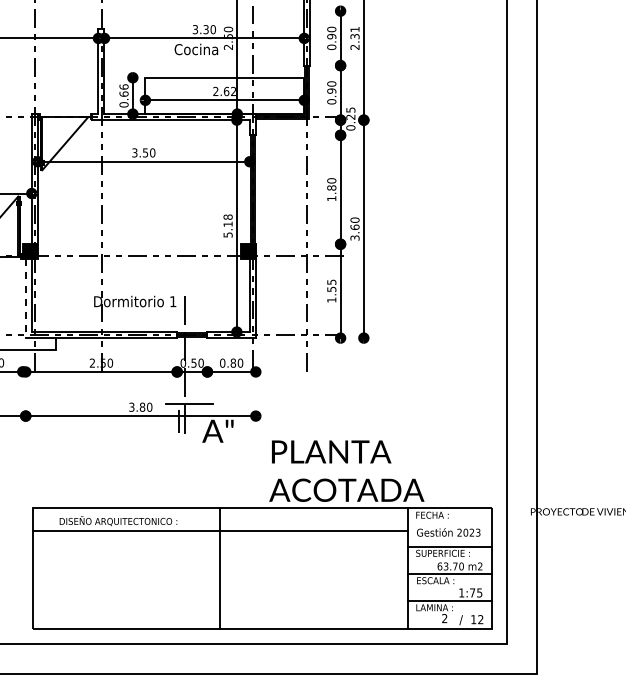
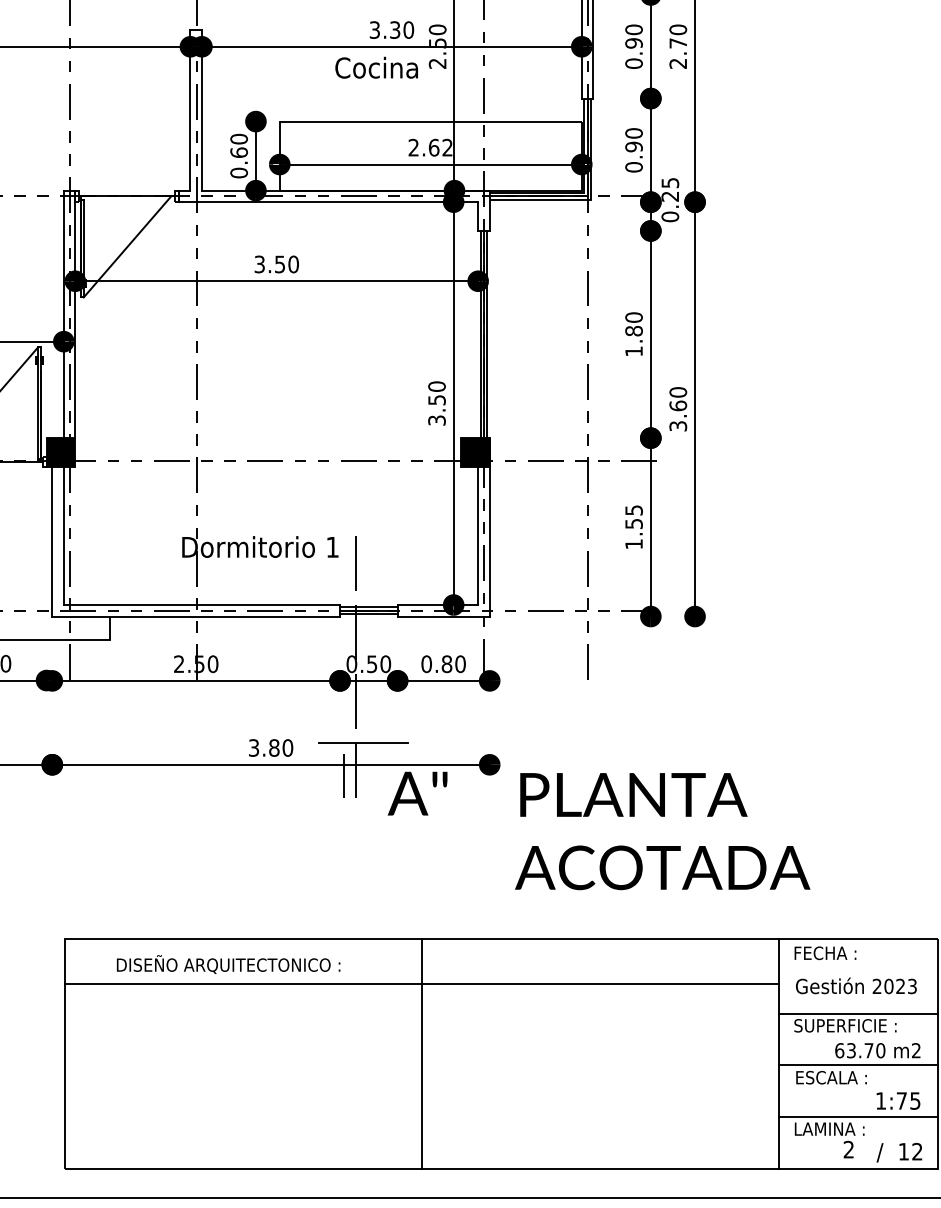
text: (354, 32) -> (677, 35), 2.31 -> 2.70
text: (123, 86) -> (238, 138), 0.66 -> 0.60
text: (227, 225) -> (435, 402), 5.18 -> 3.50
line: (25, 299) -> (51, 543), dashed -> solid
text: (346, 470) -> (662, 830), moved

